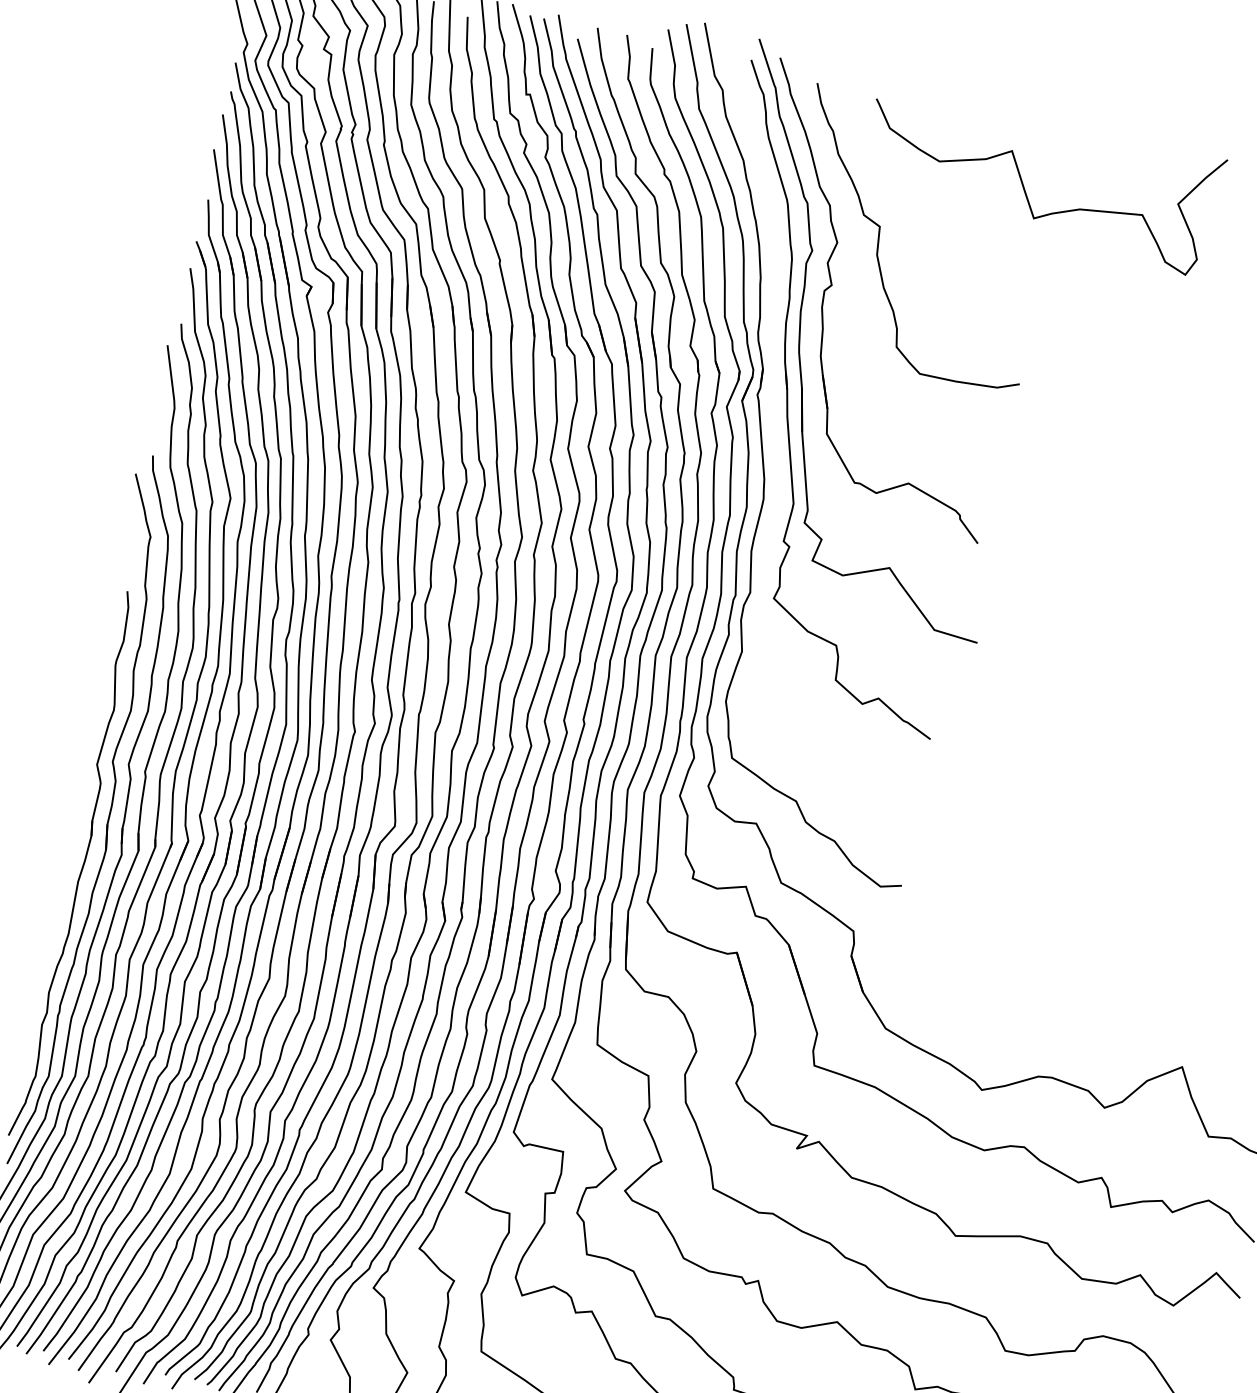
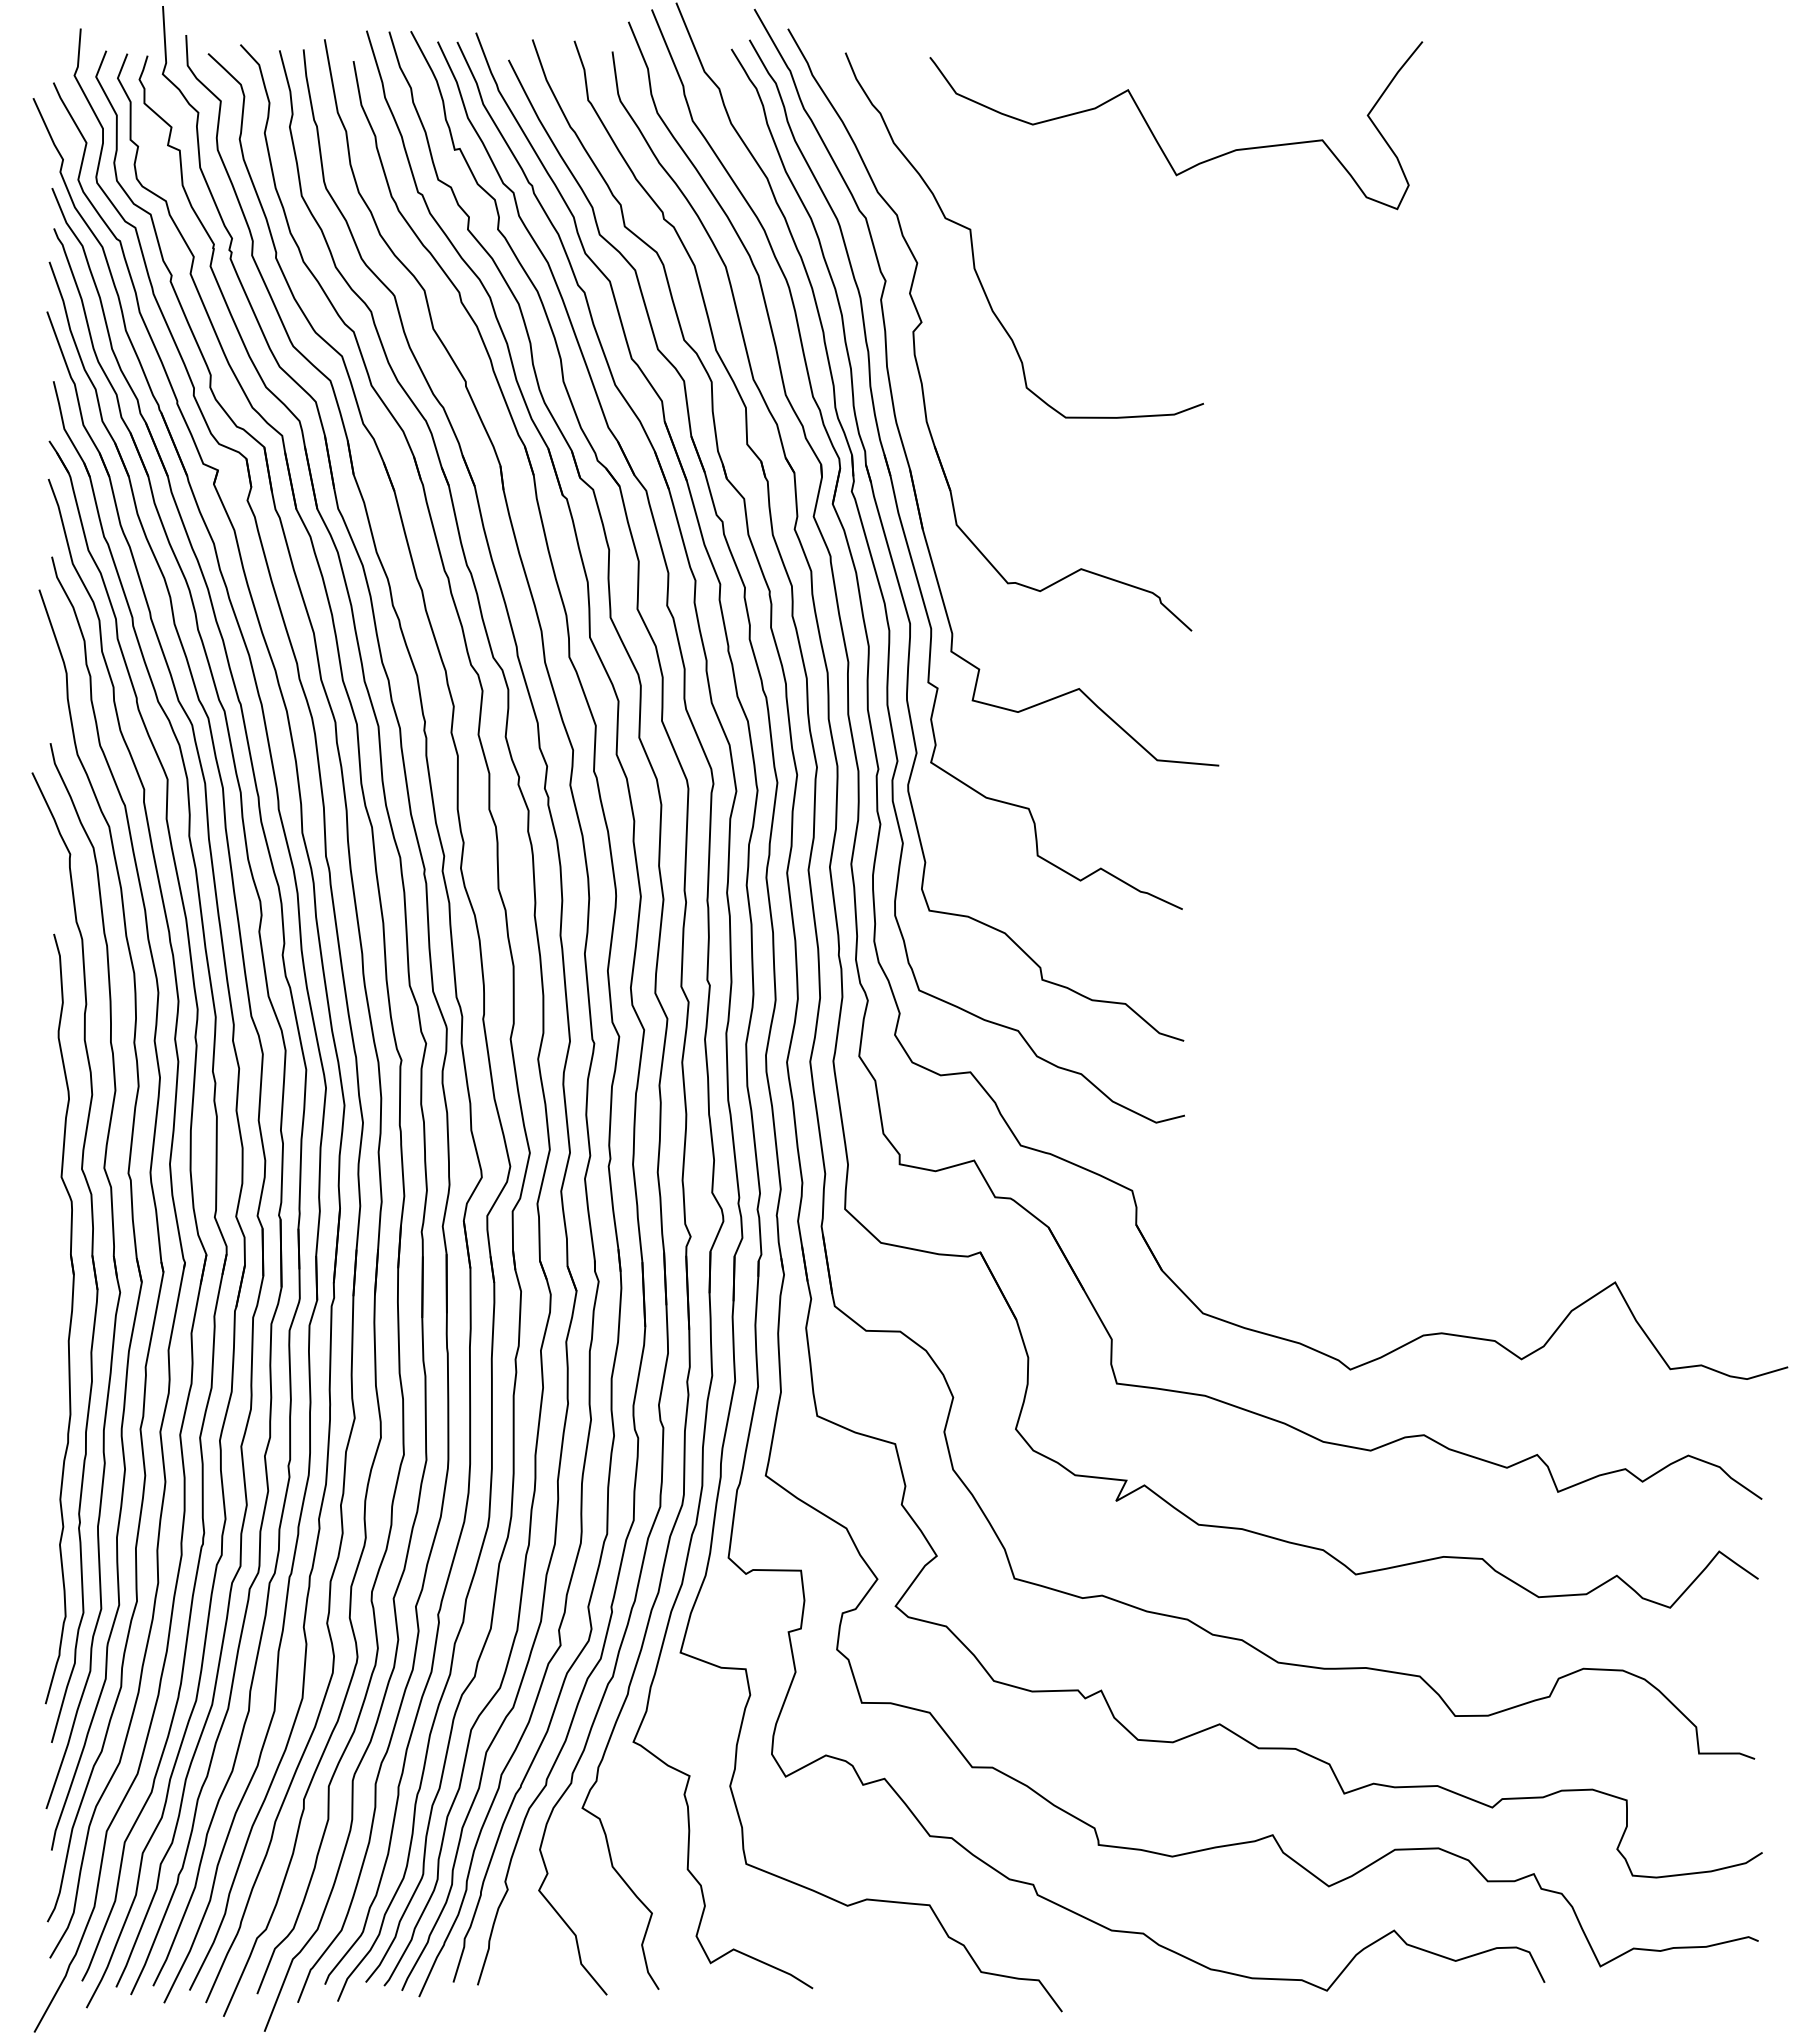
part: (776, 449) -> (893, 560), added

